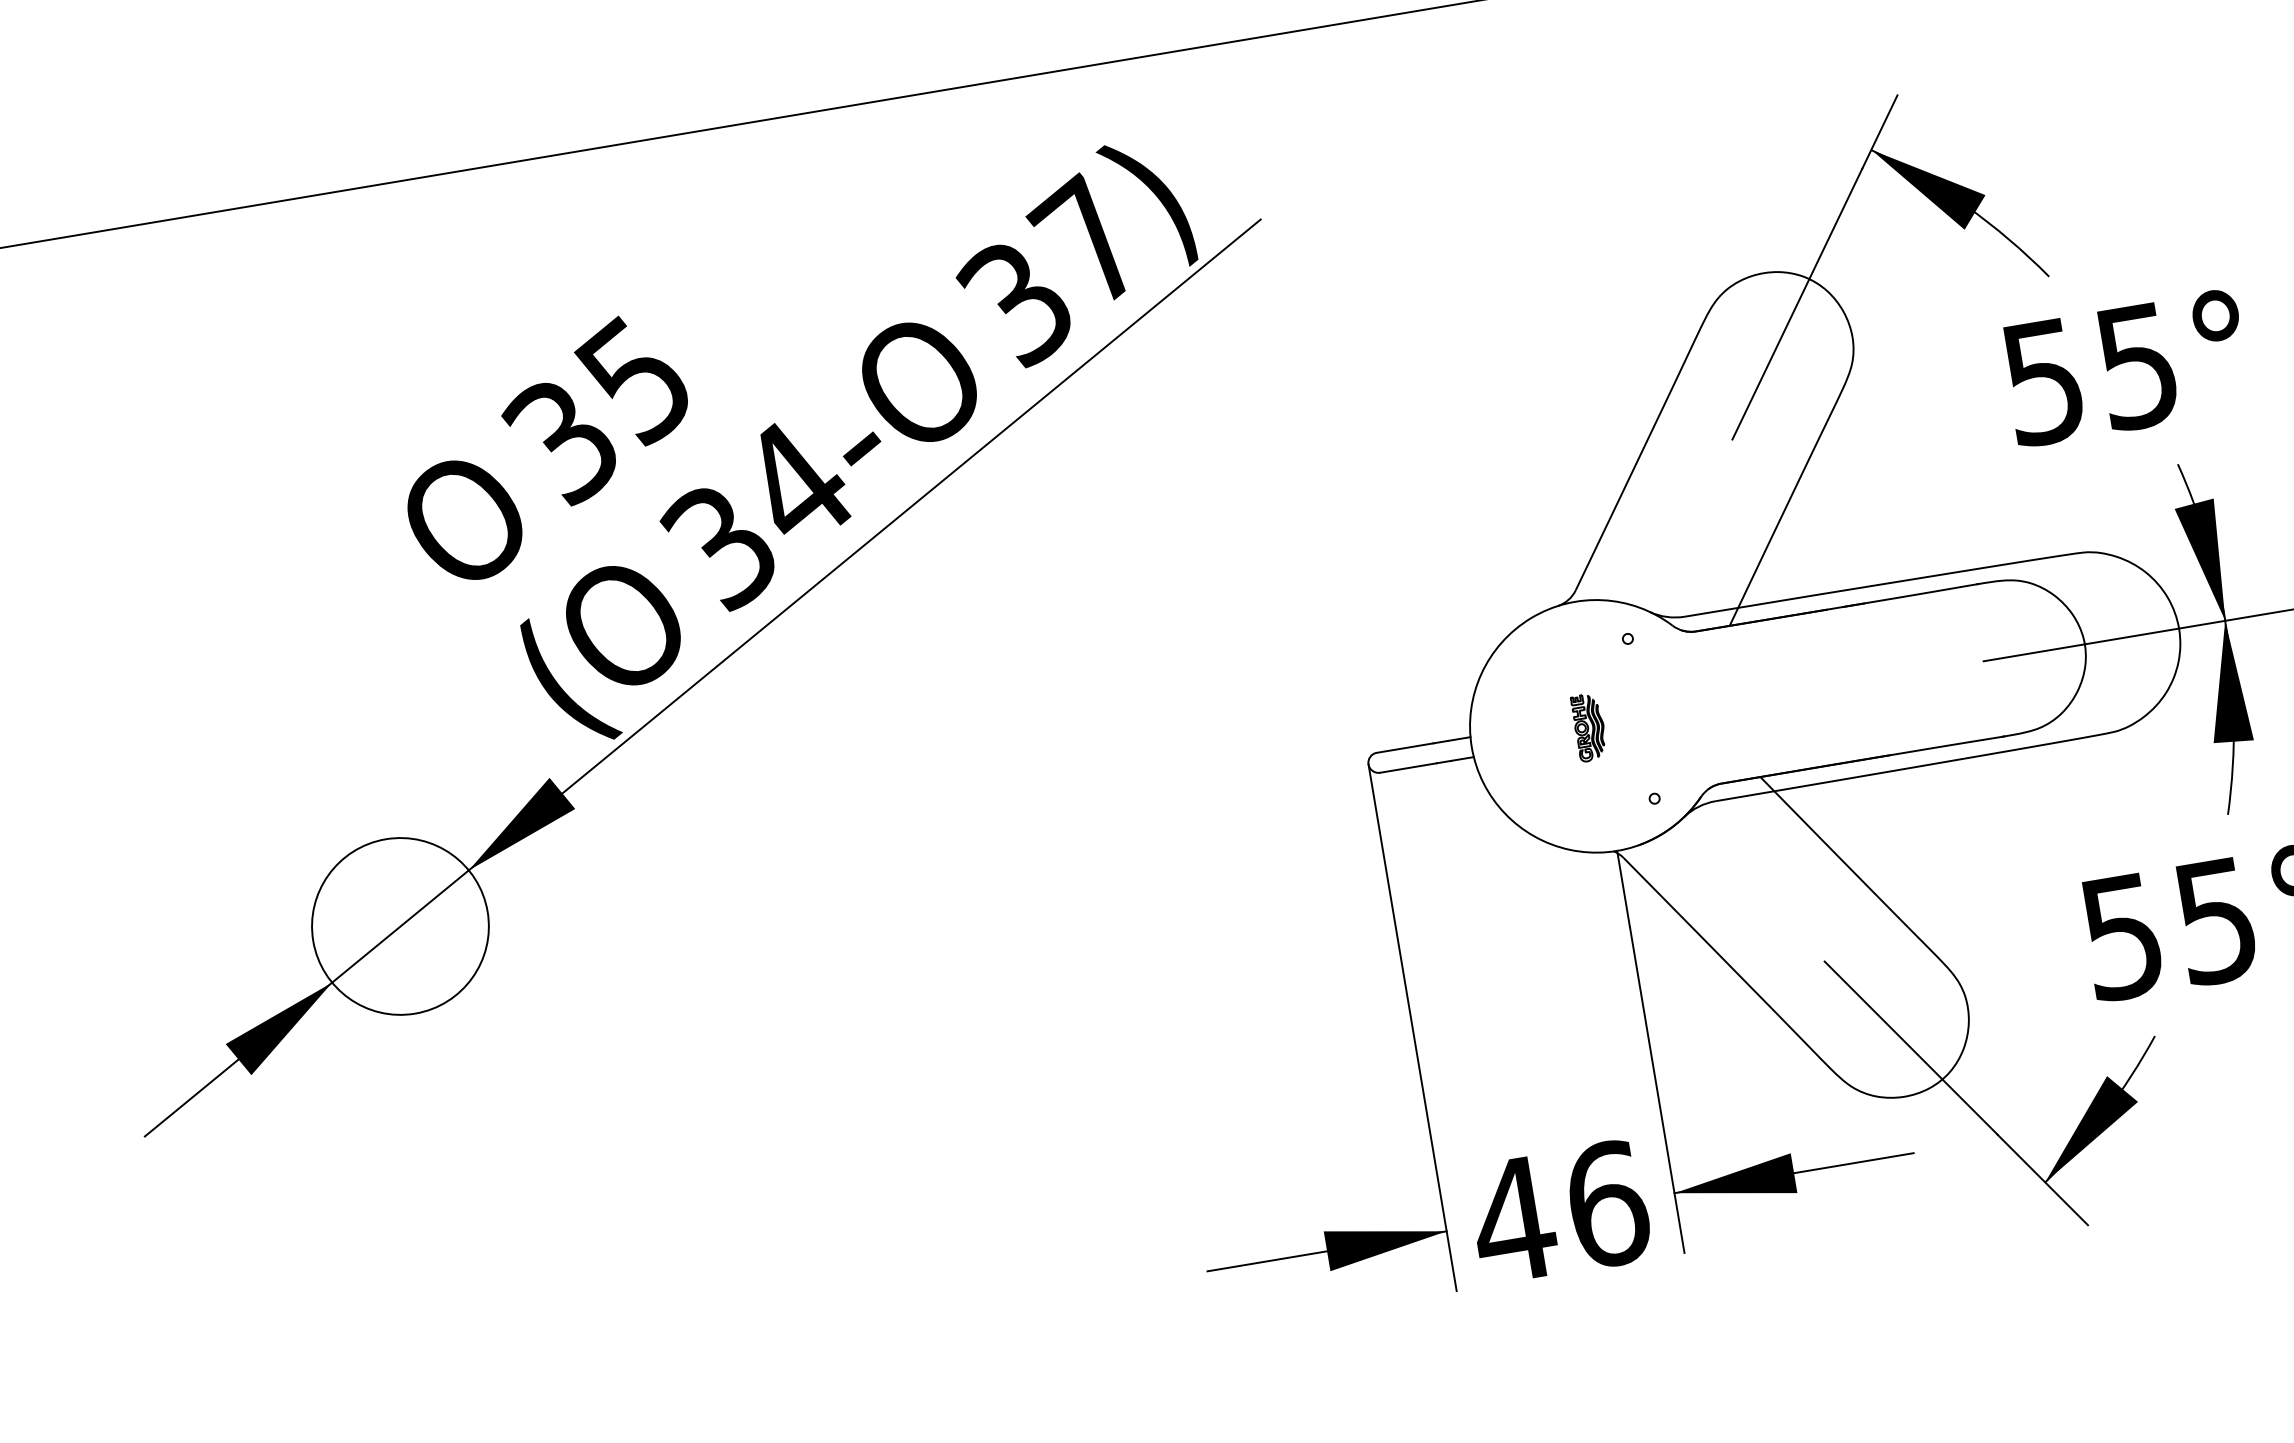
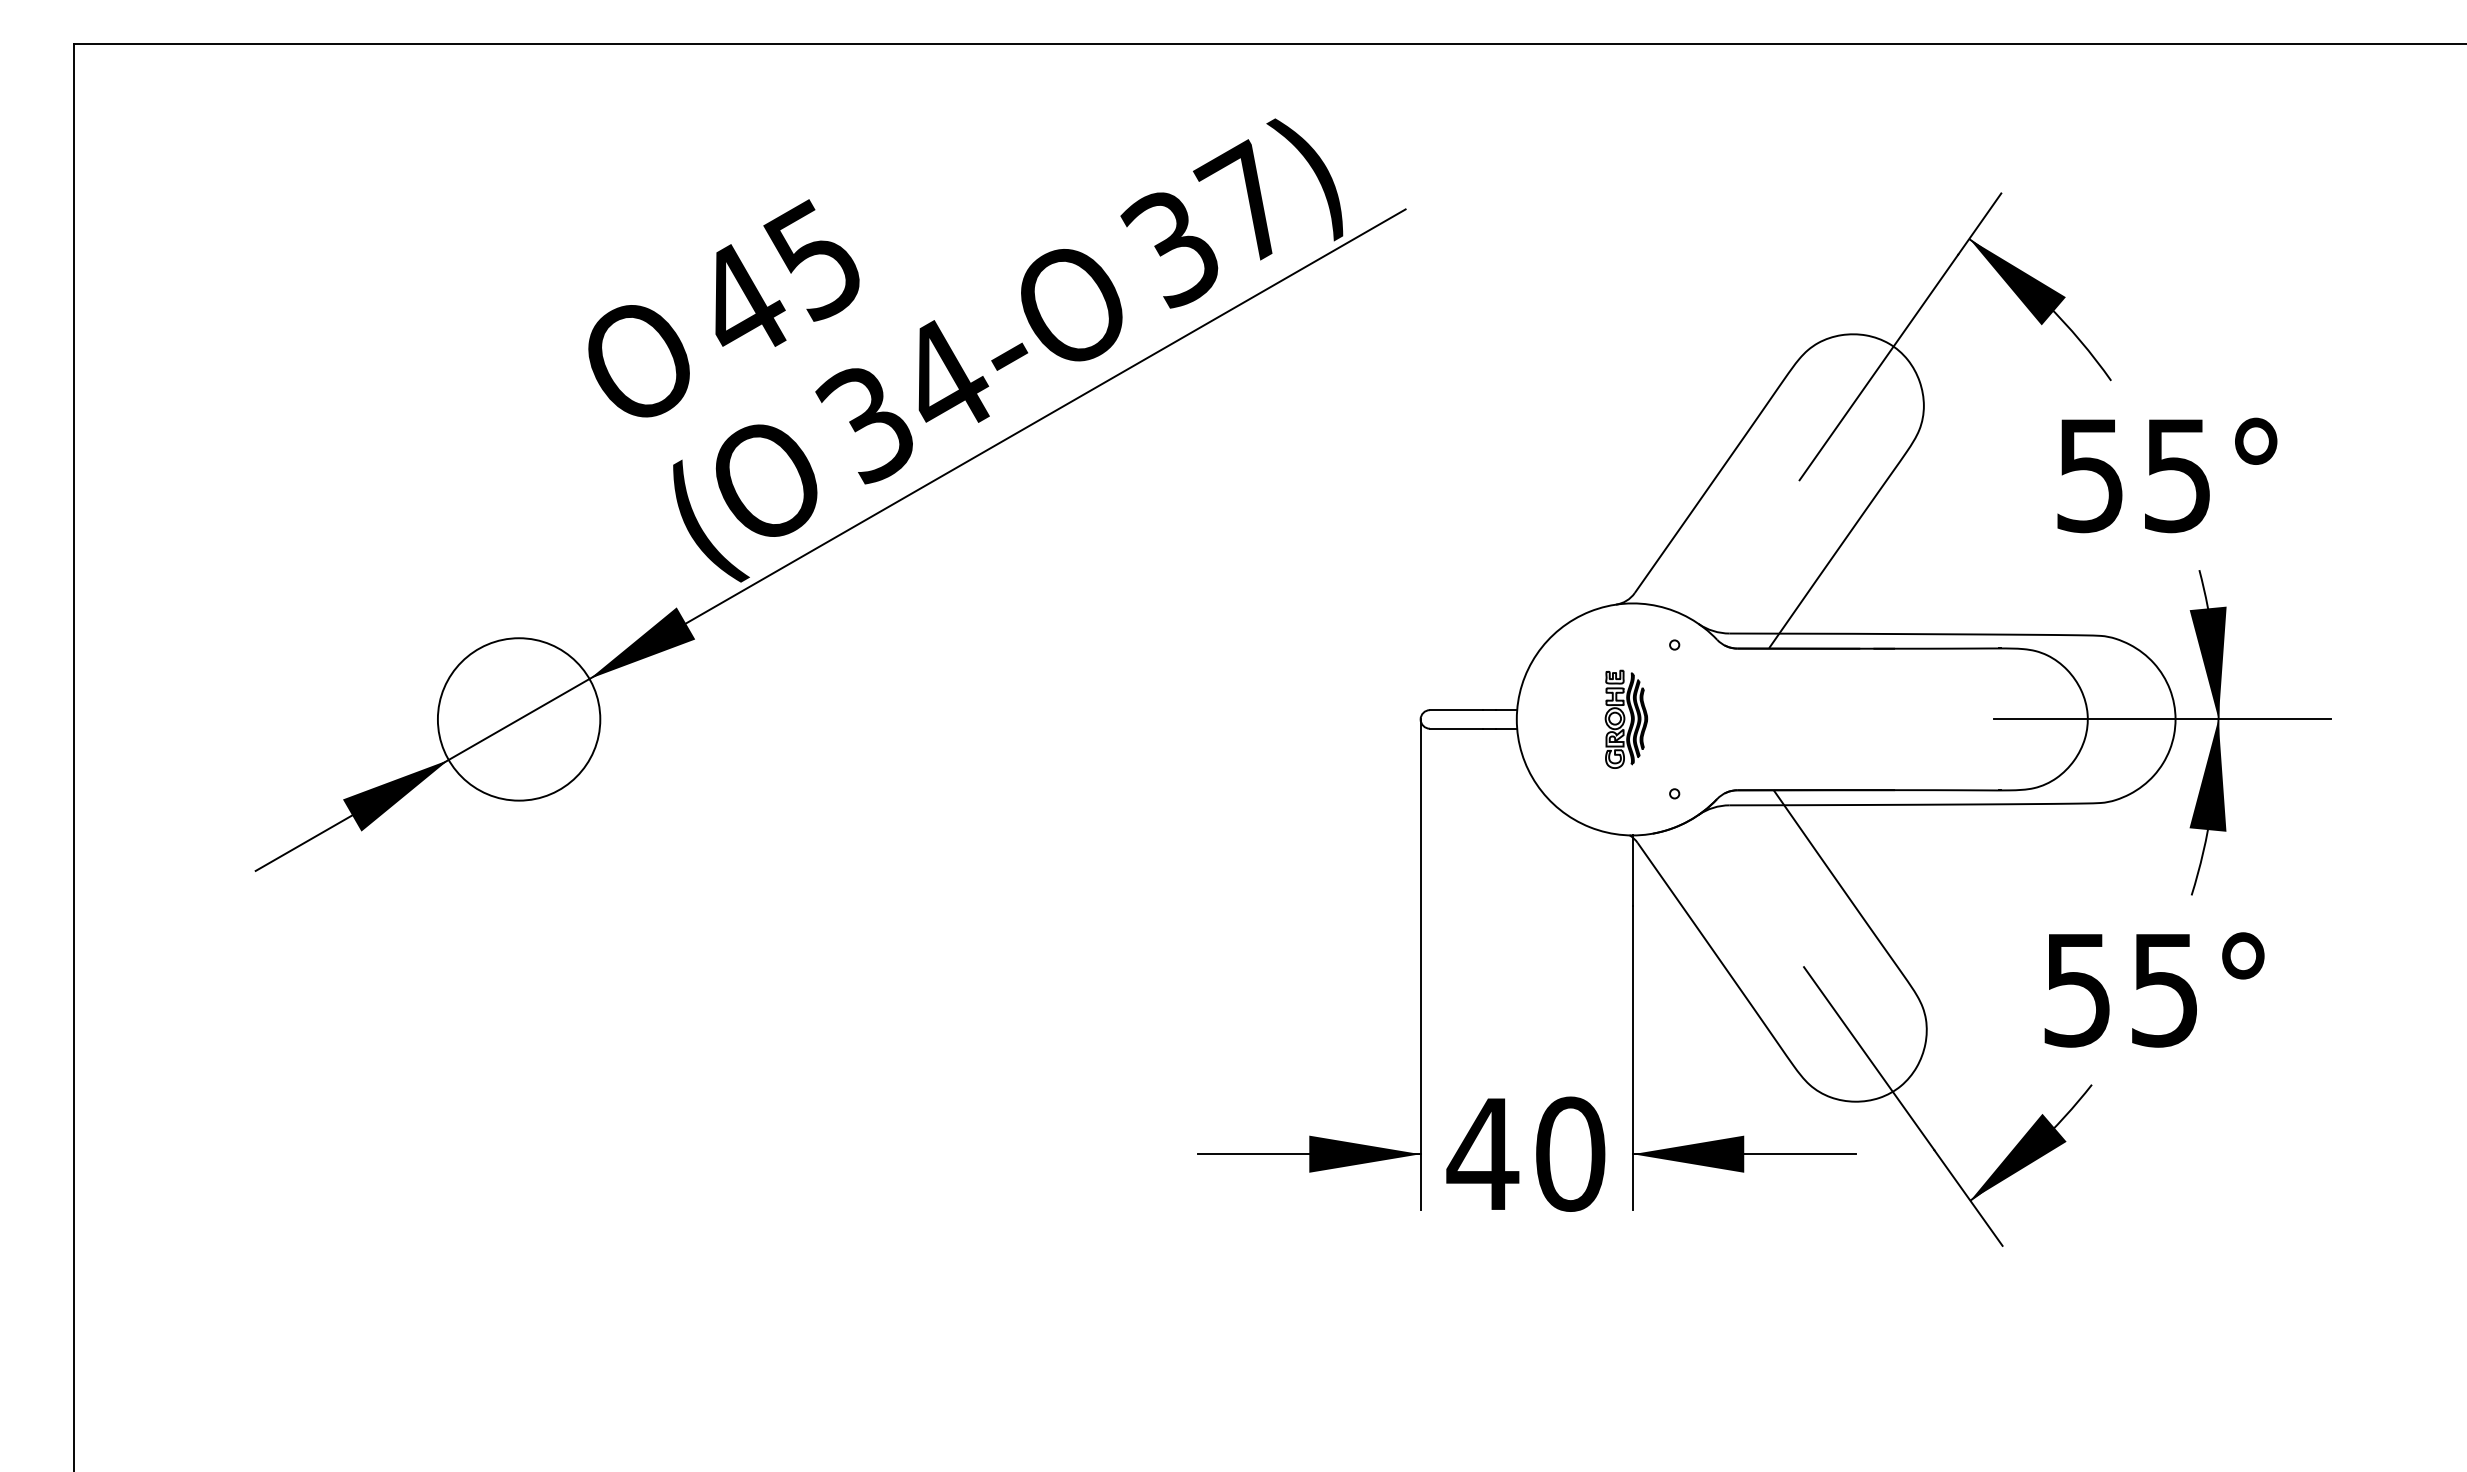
text: (559, 441) -> (736, 304), 35 -> 45
part: (1589, 727) -> (1626, 719), size x1.6
text: (1607, 1203) -> (1570, 1153), 46 -> 40

